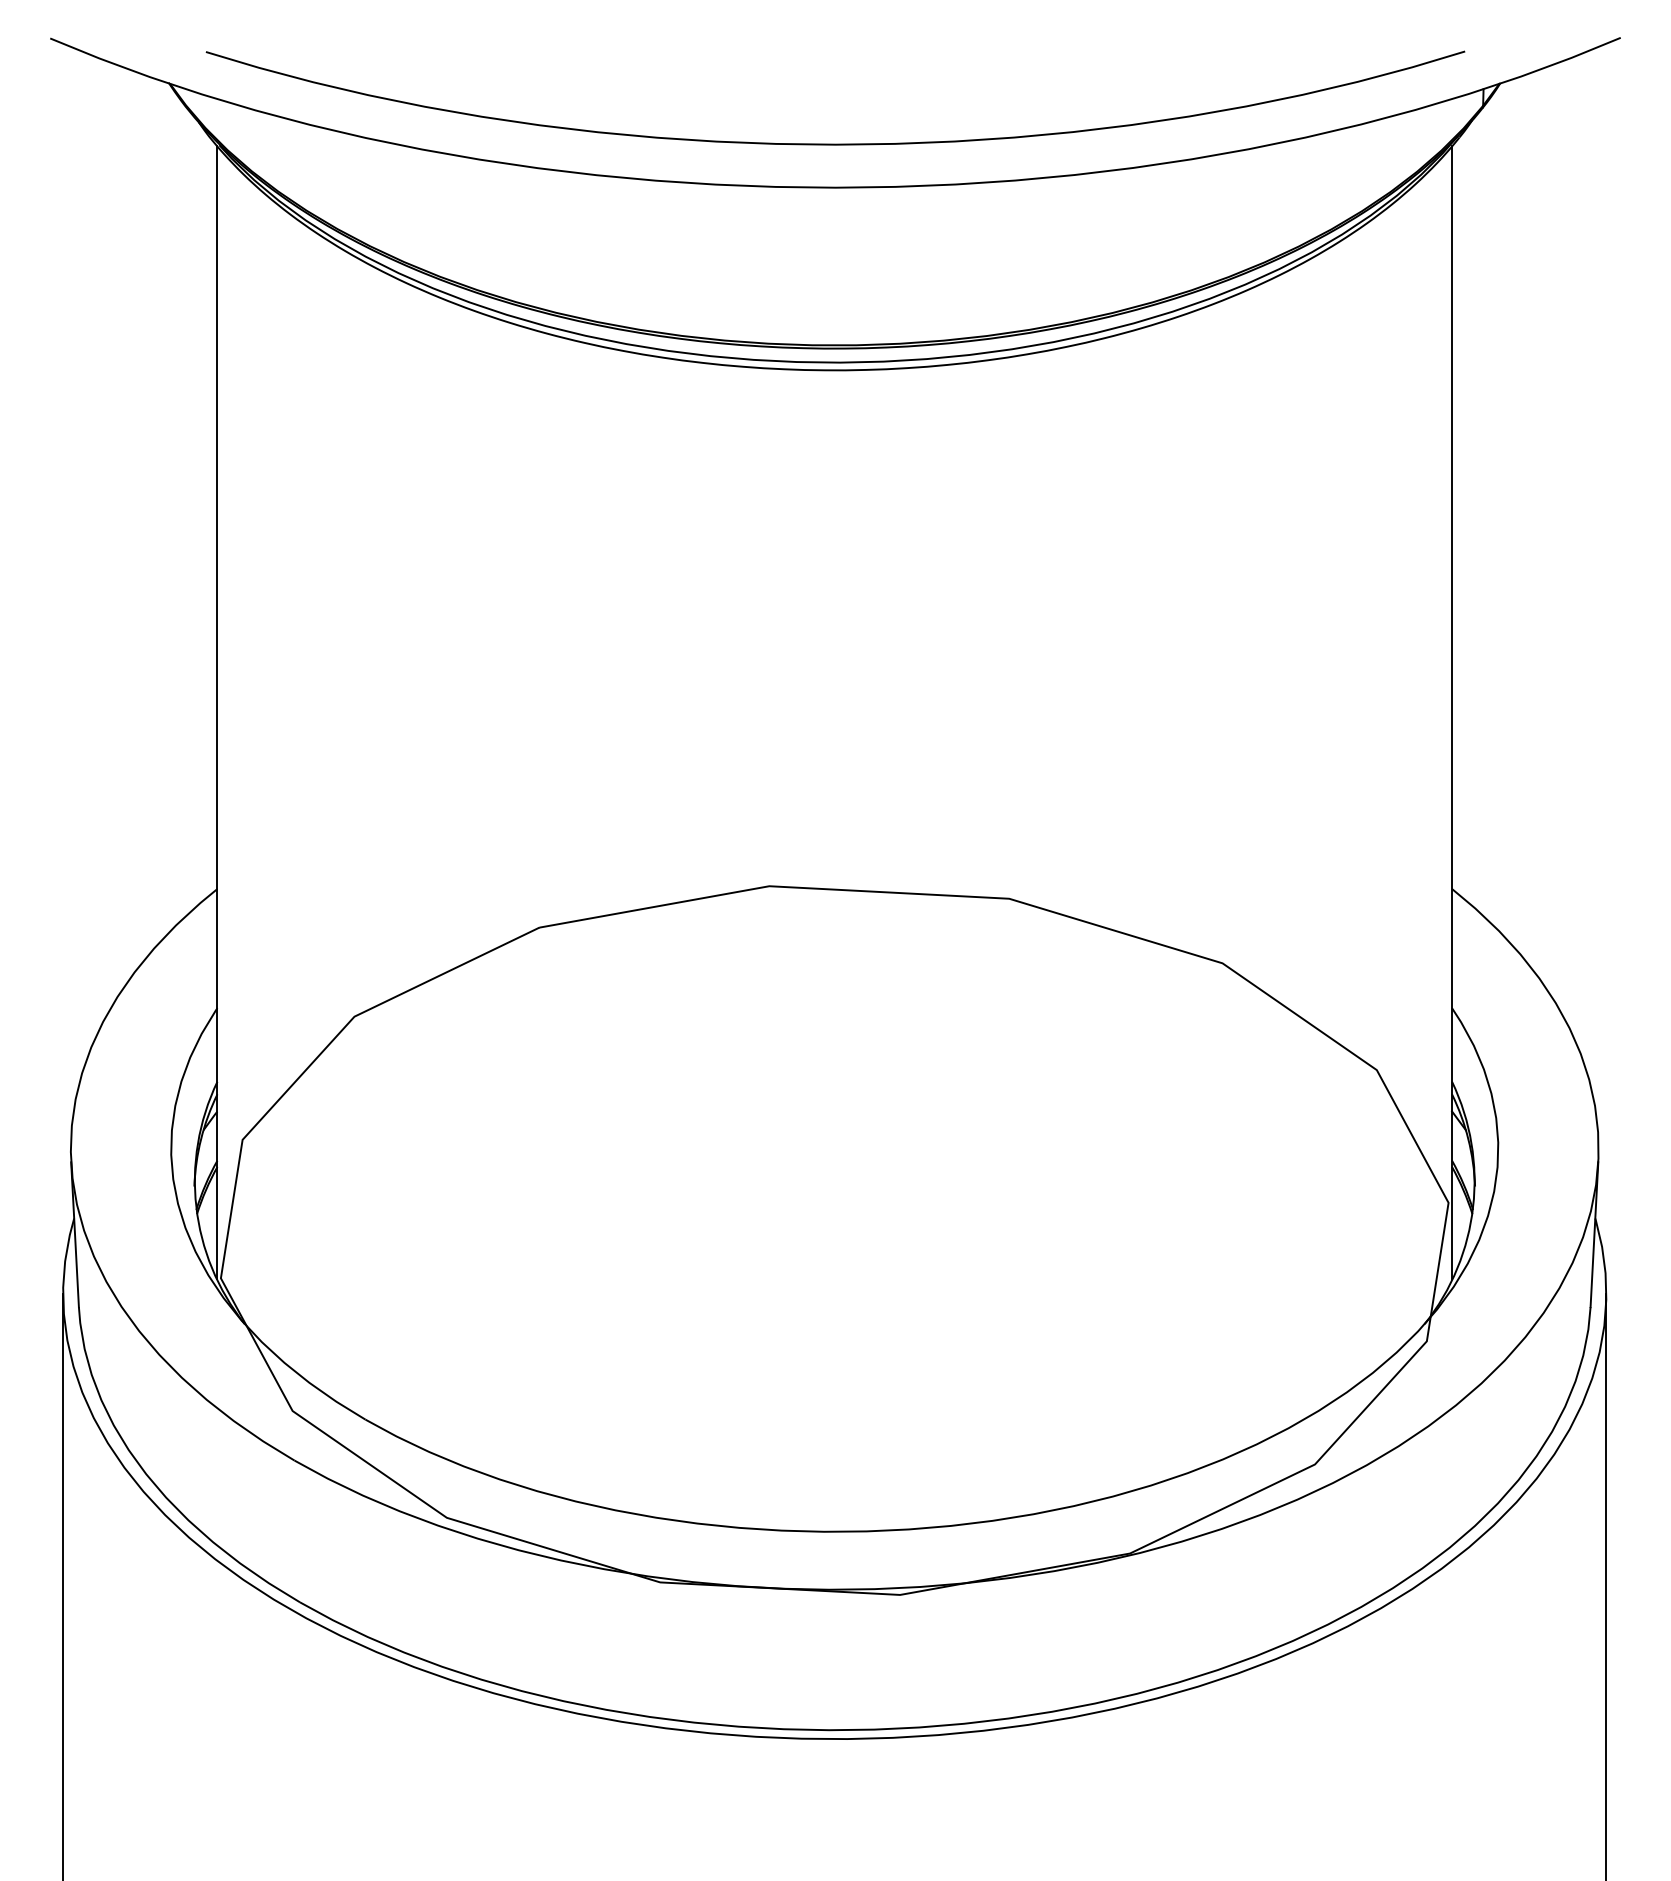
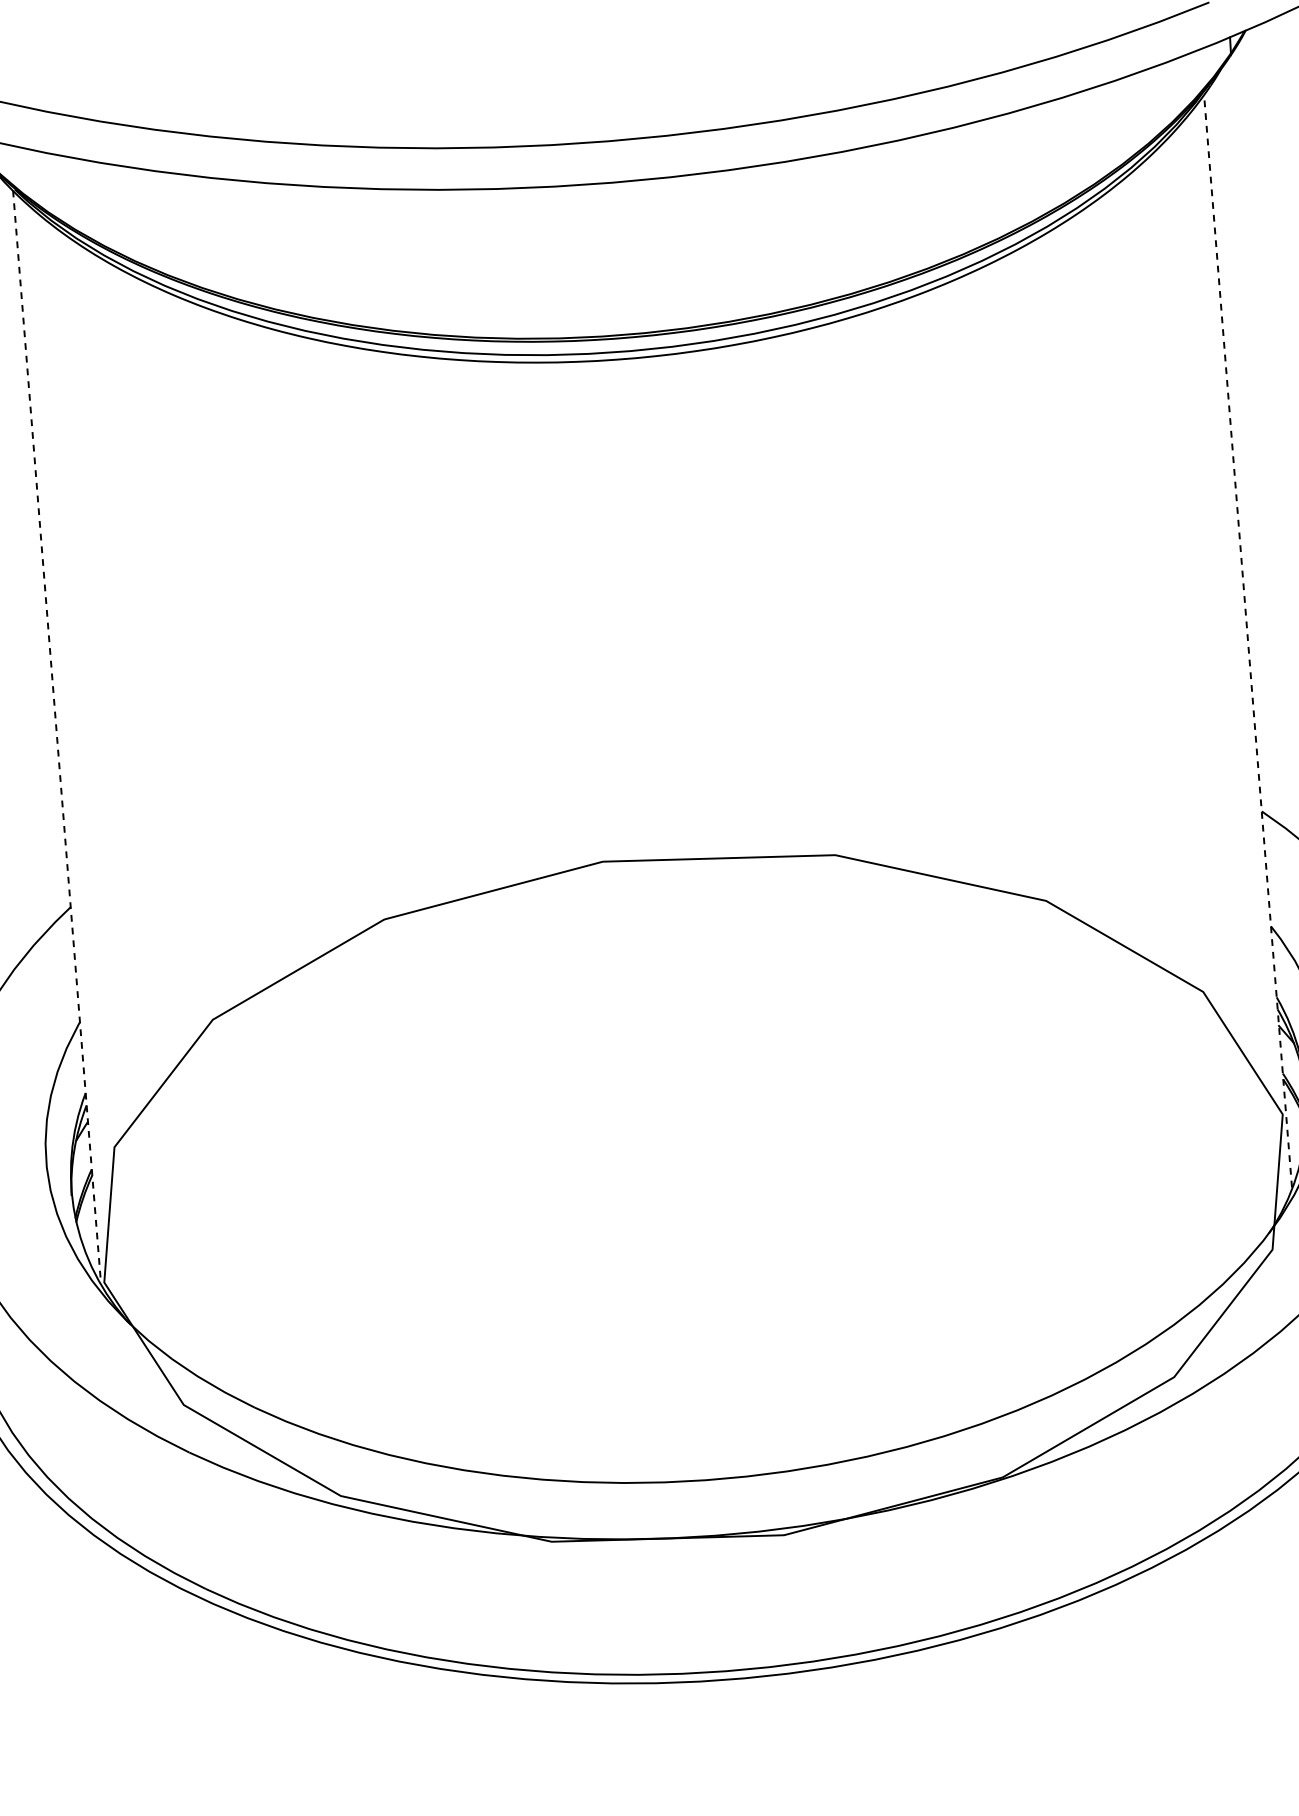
line: (217, 712) -> (57, 736), solid -> dashed
line: (1452, 712) -> (1248, 641), solid -> dashed

